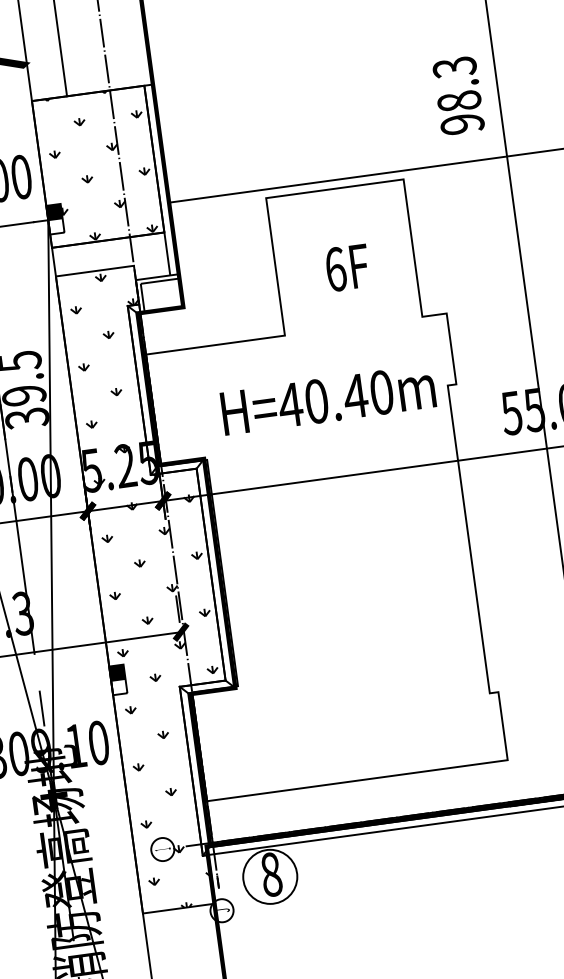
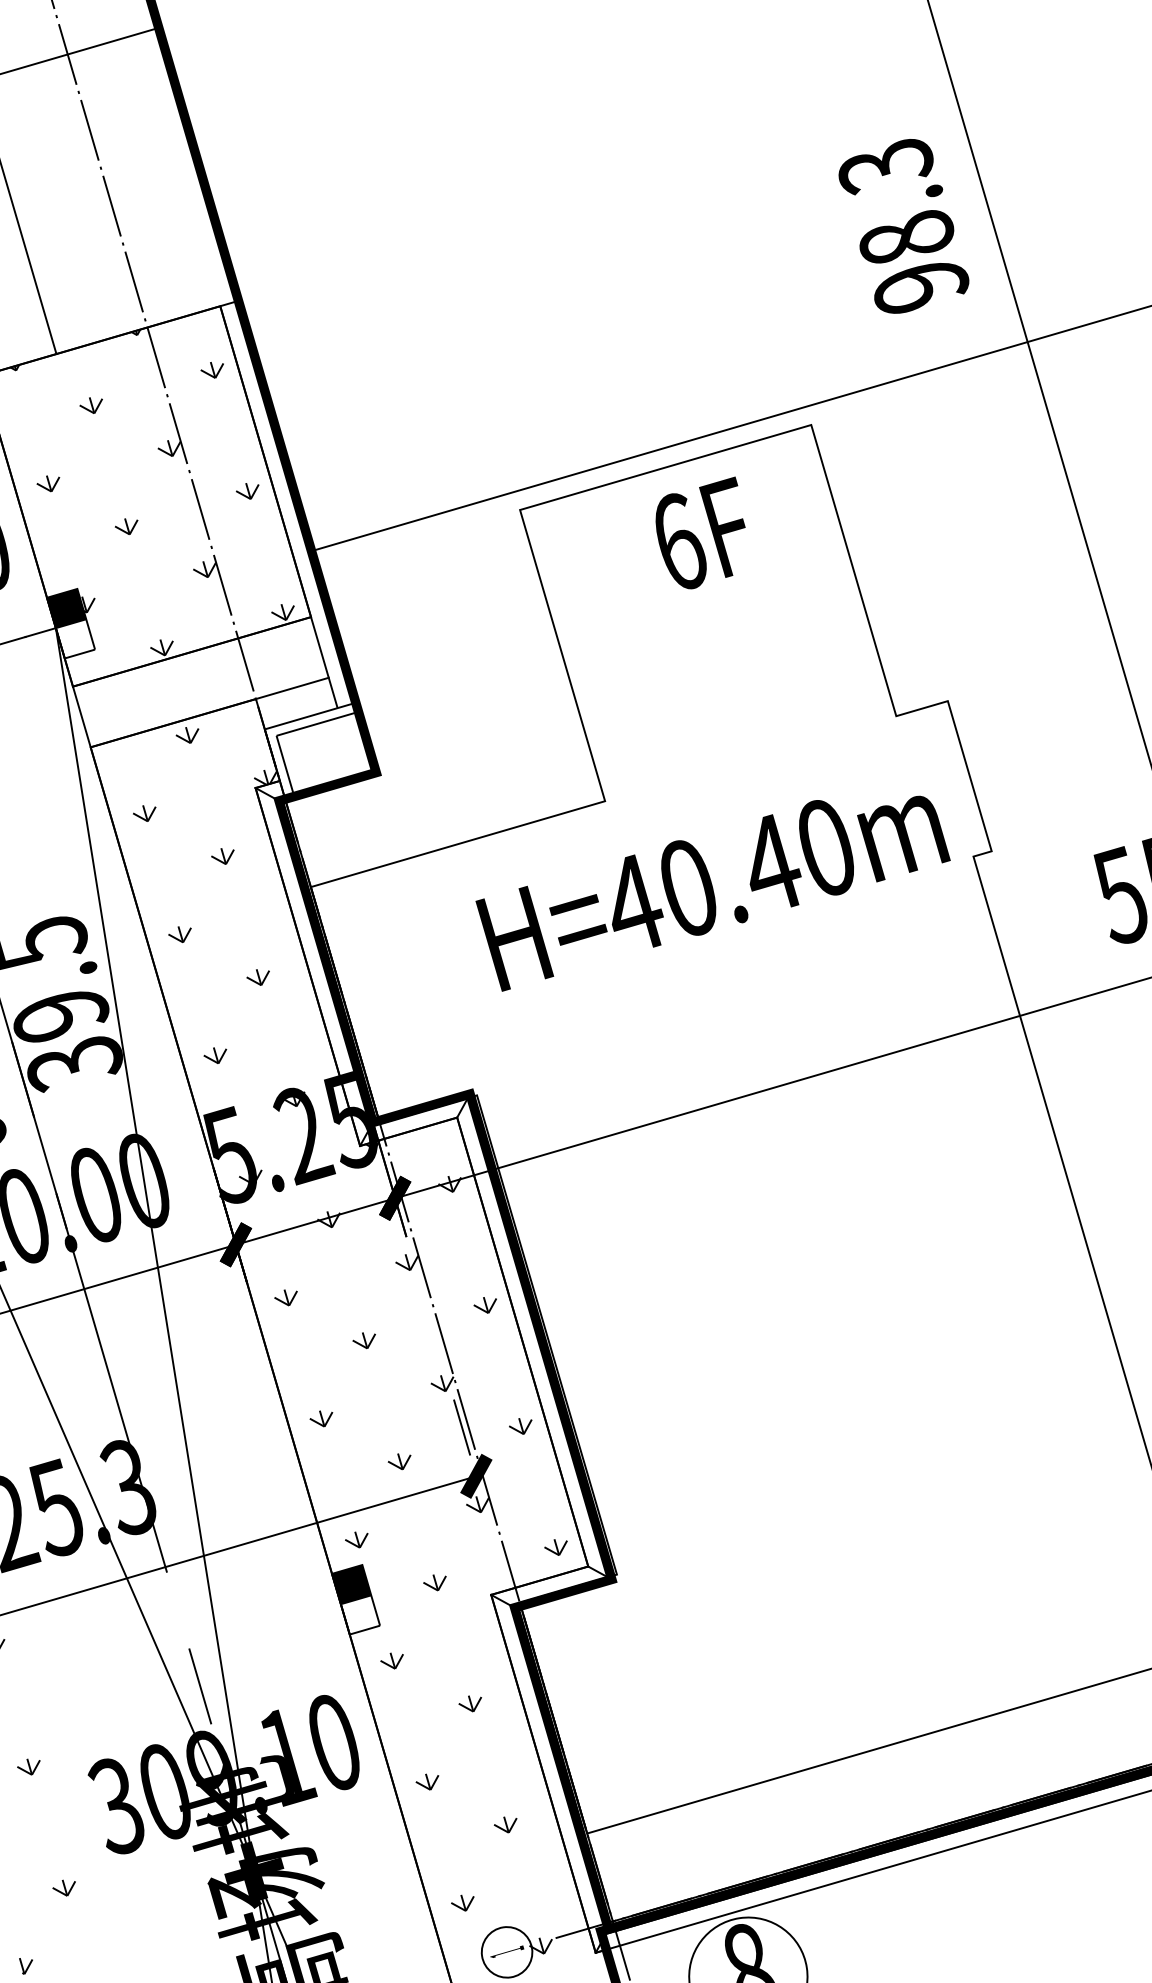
text: (346, 267) -> (701, 534), moved
line: (111, 268) -> (208, 712), added
text: (328, 402) -> (714, 886), moved

